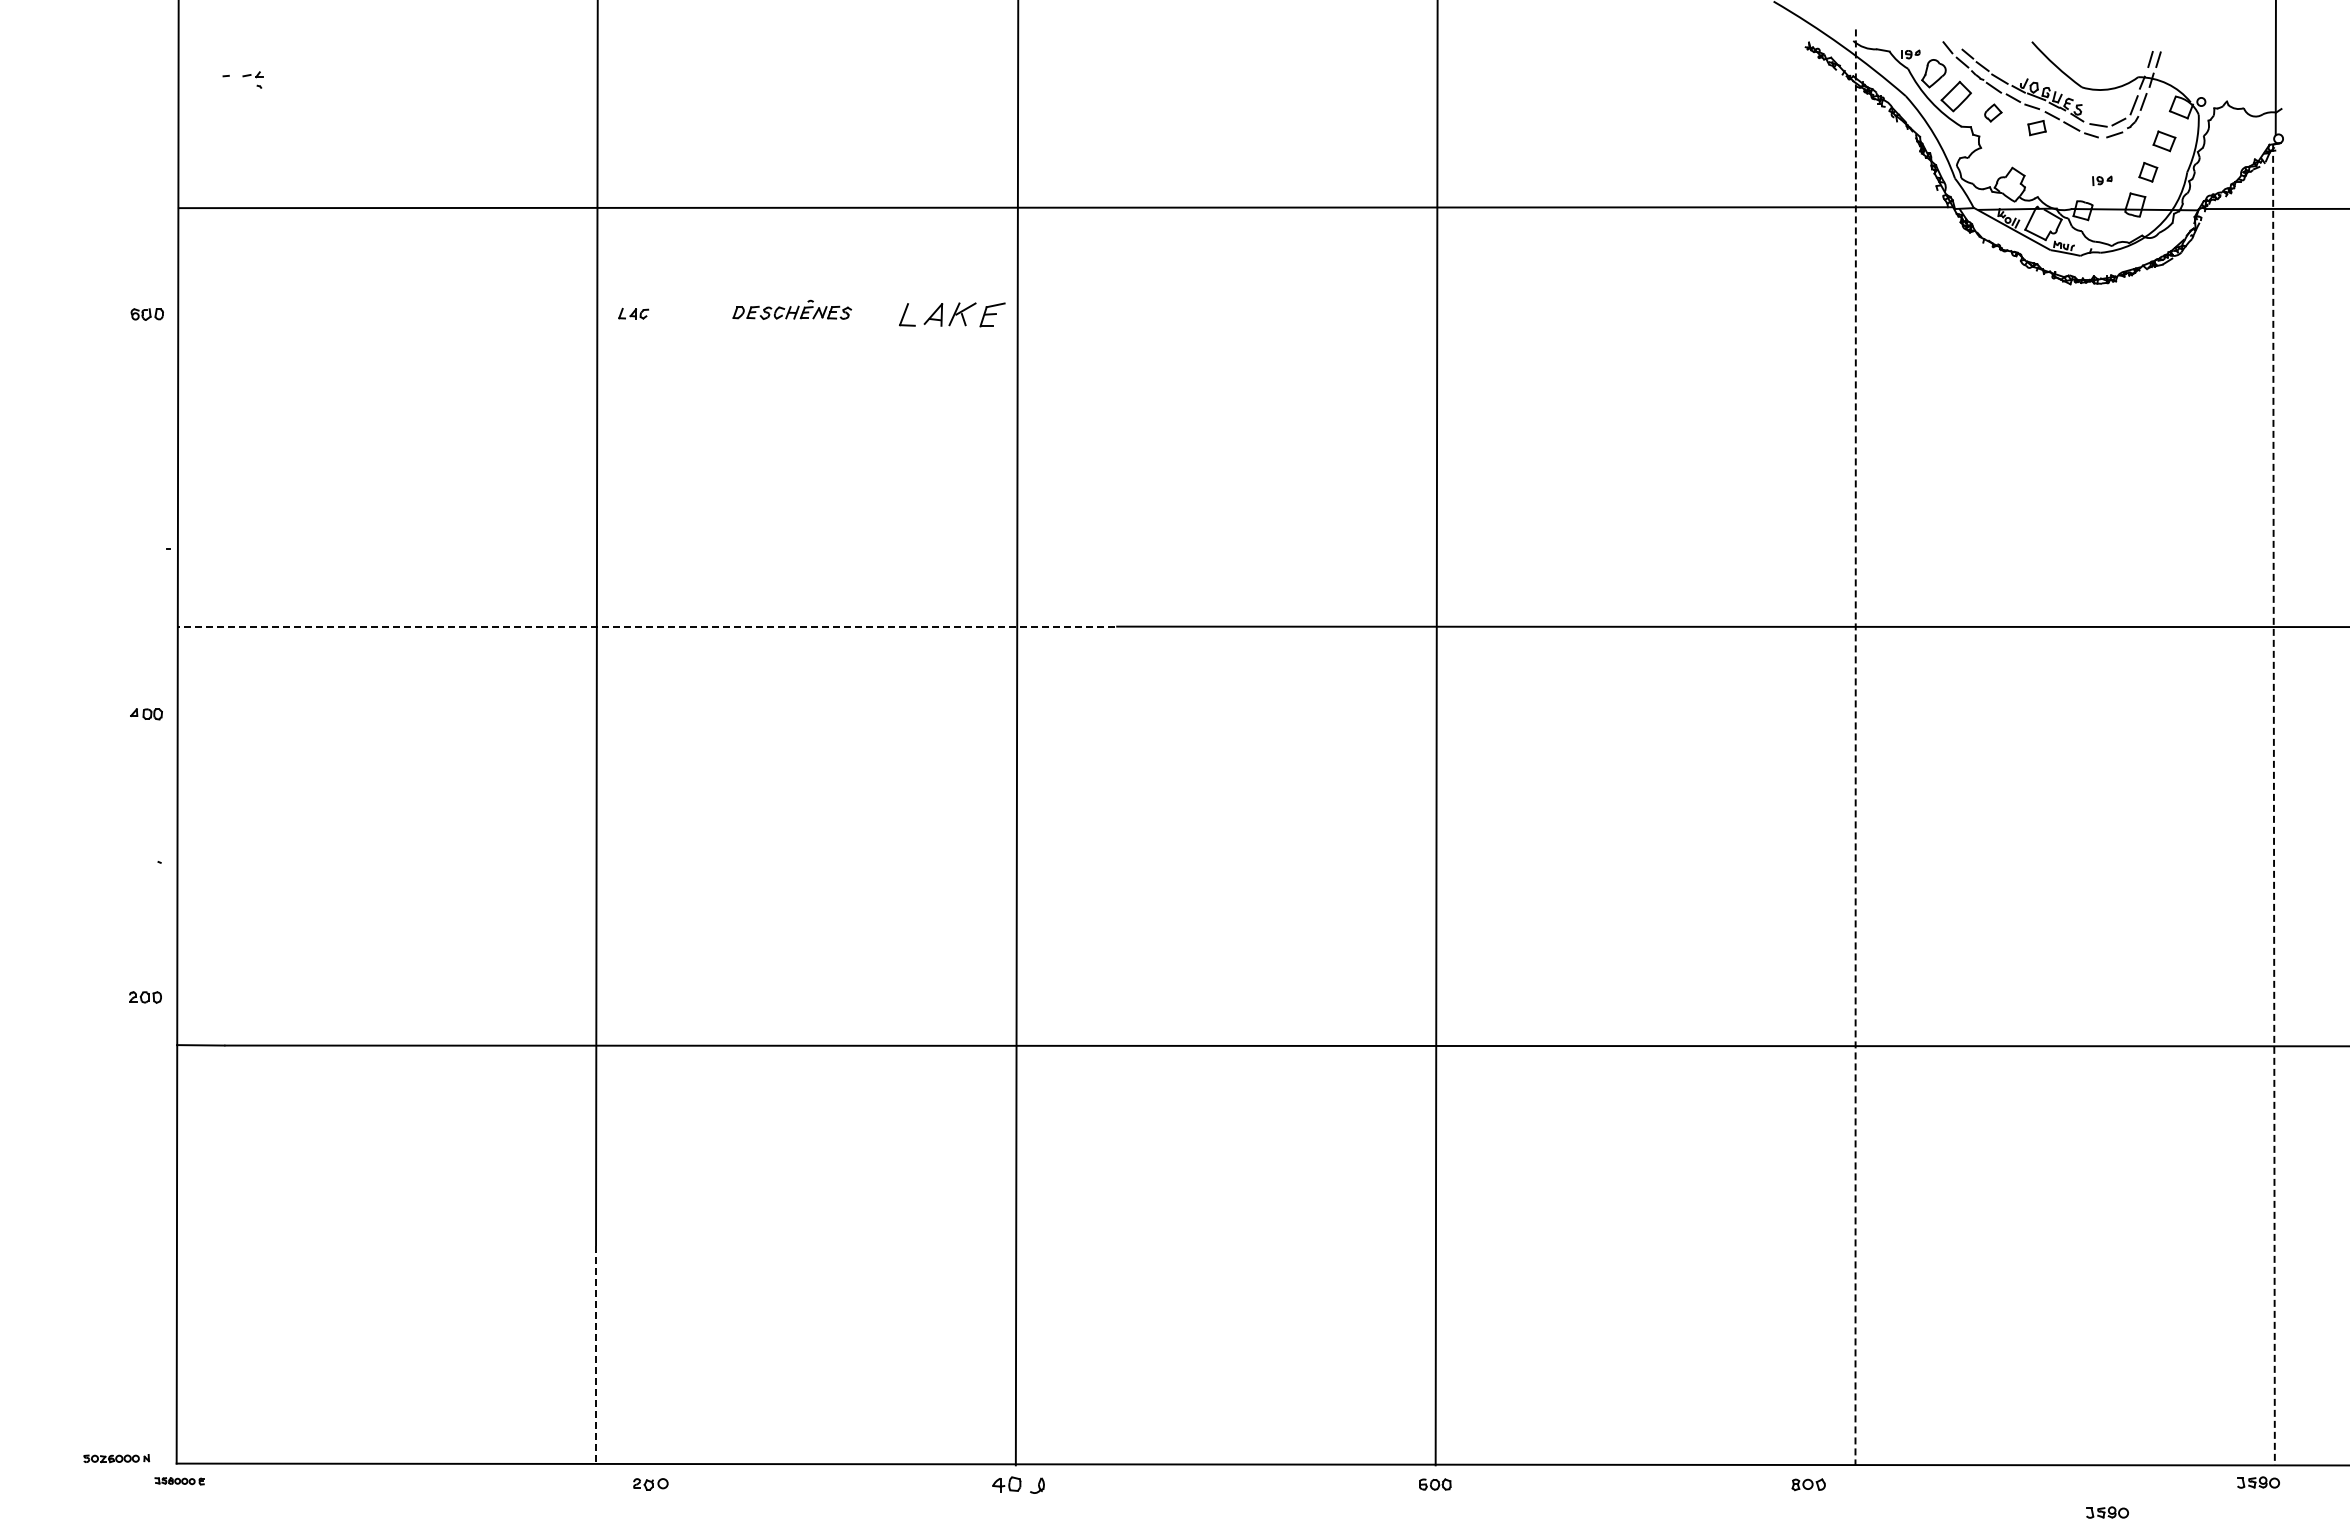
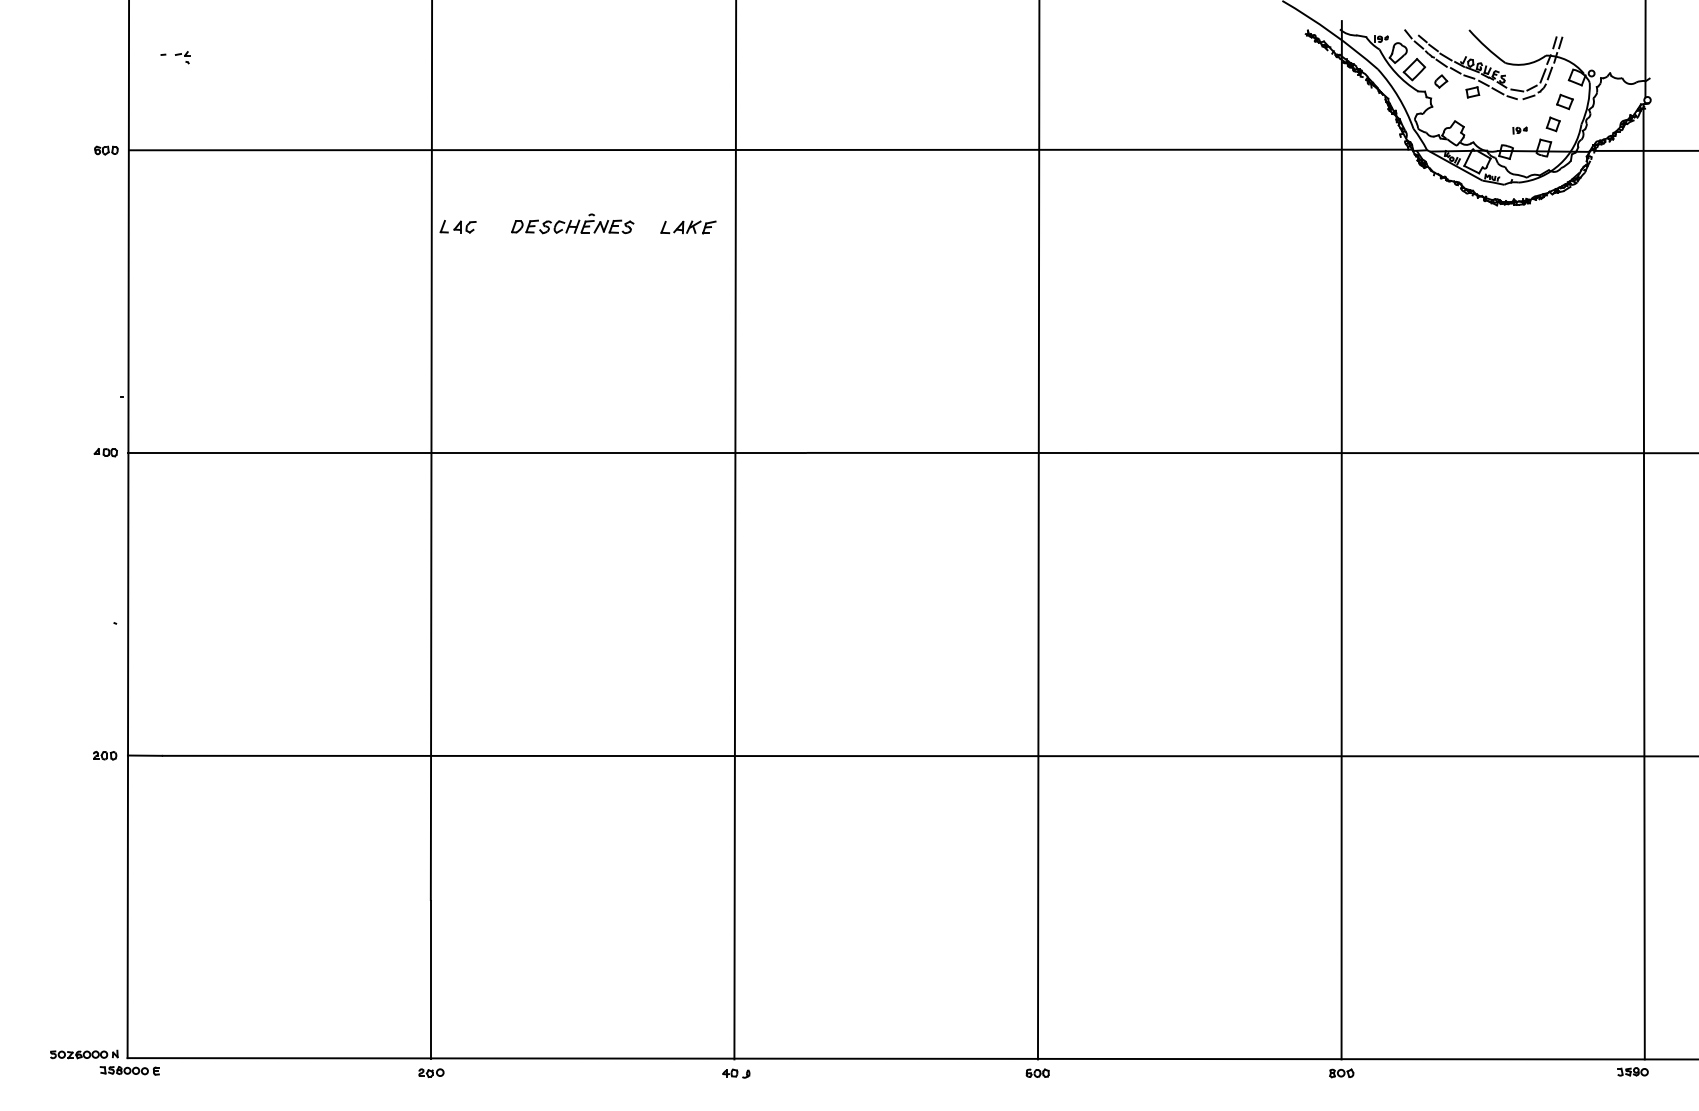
part: (792, 309) -> (572, 223), size x1.43
part: (633, 313) -> (457, 226), size x1.67
part: (146, 314) -> (105, 150), moved
part: (952, 314) -> (688, 227), size x0.71
line: (646, 626) -> (467, 452), dashed -> solid
part: (146, 714) -> (105, 452), moved
line: (1855, 747) -> (1341, 540), dashed -> solid
line: (2273, 805) -> (1643, 582), dashed -> solid
part: (145, 997) -> (105, 755), moved
line: (596, 1355) -> (431, 979), dashed -> solid
part: (116, 1458) -> (84, 1054), size x1.43
part: (179, 1481) -> (129, 1071), size x1.67
part: (650, 1484) -> (431, 1073), moved
part: (1018, 1484) -> (736, 1073), size x0.71
part: (1808, 1484) -> (1341, 1073), moved
part: (2107, 1512) -> (1523, 1093), removed

